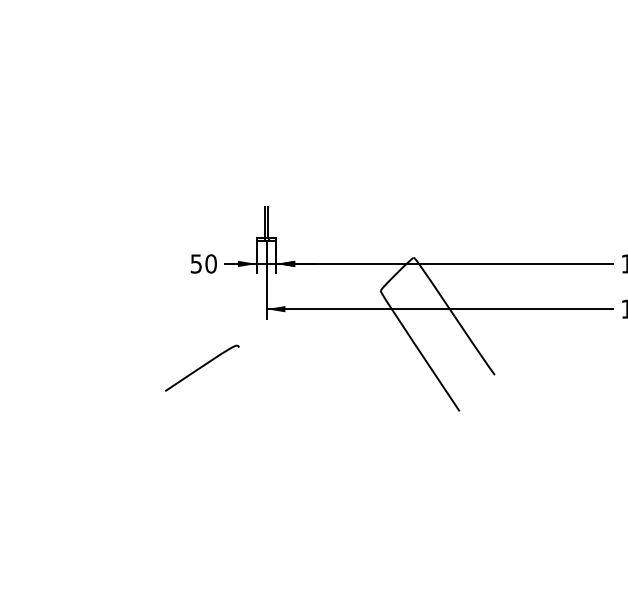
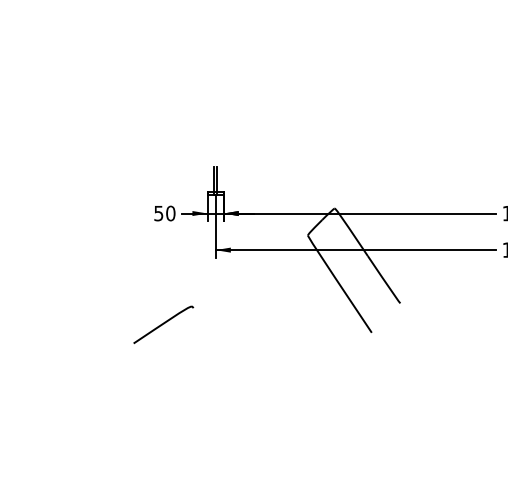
curve: (202, 367) -> (163, 324), moved

